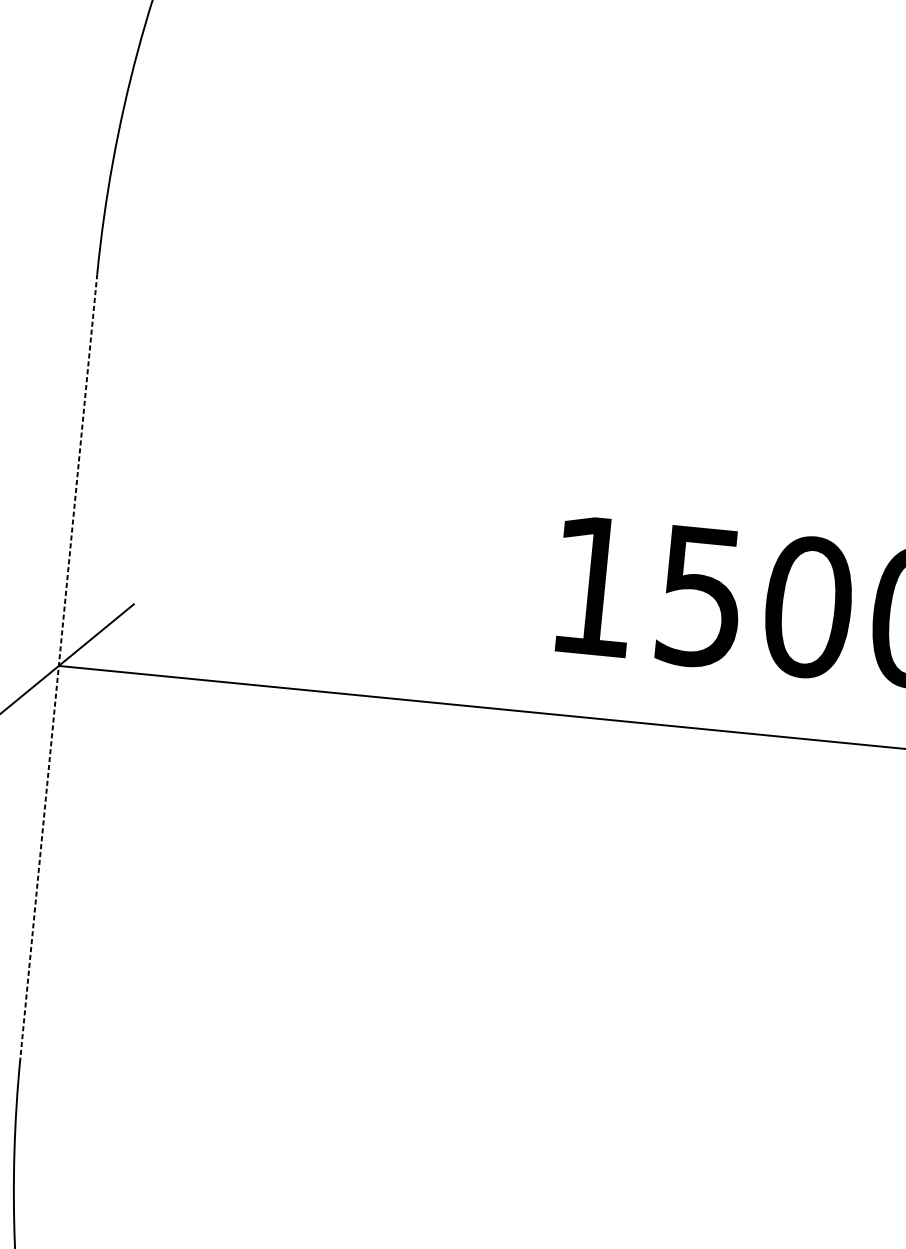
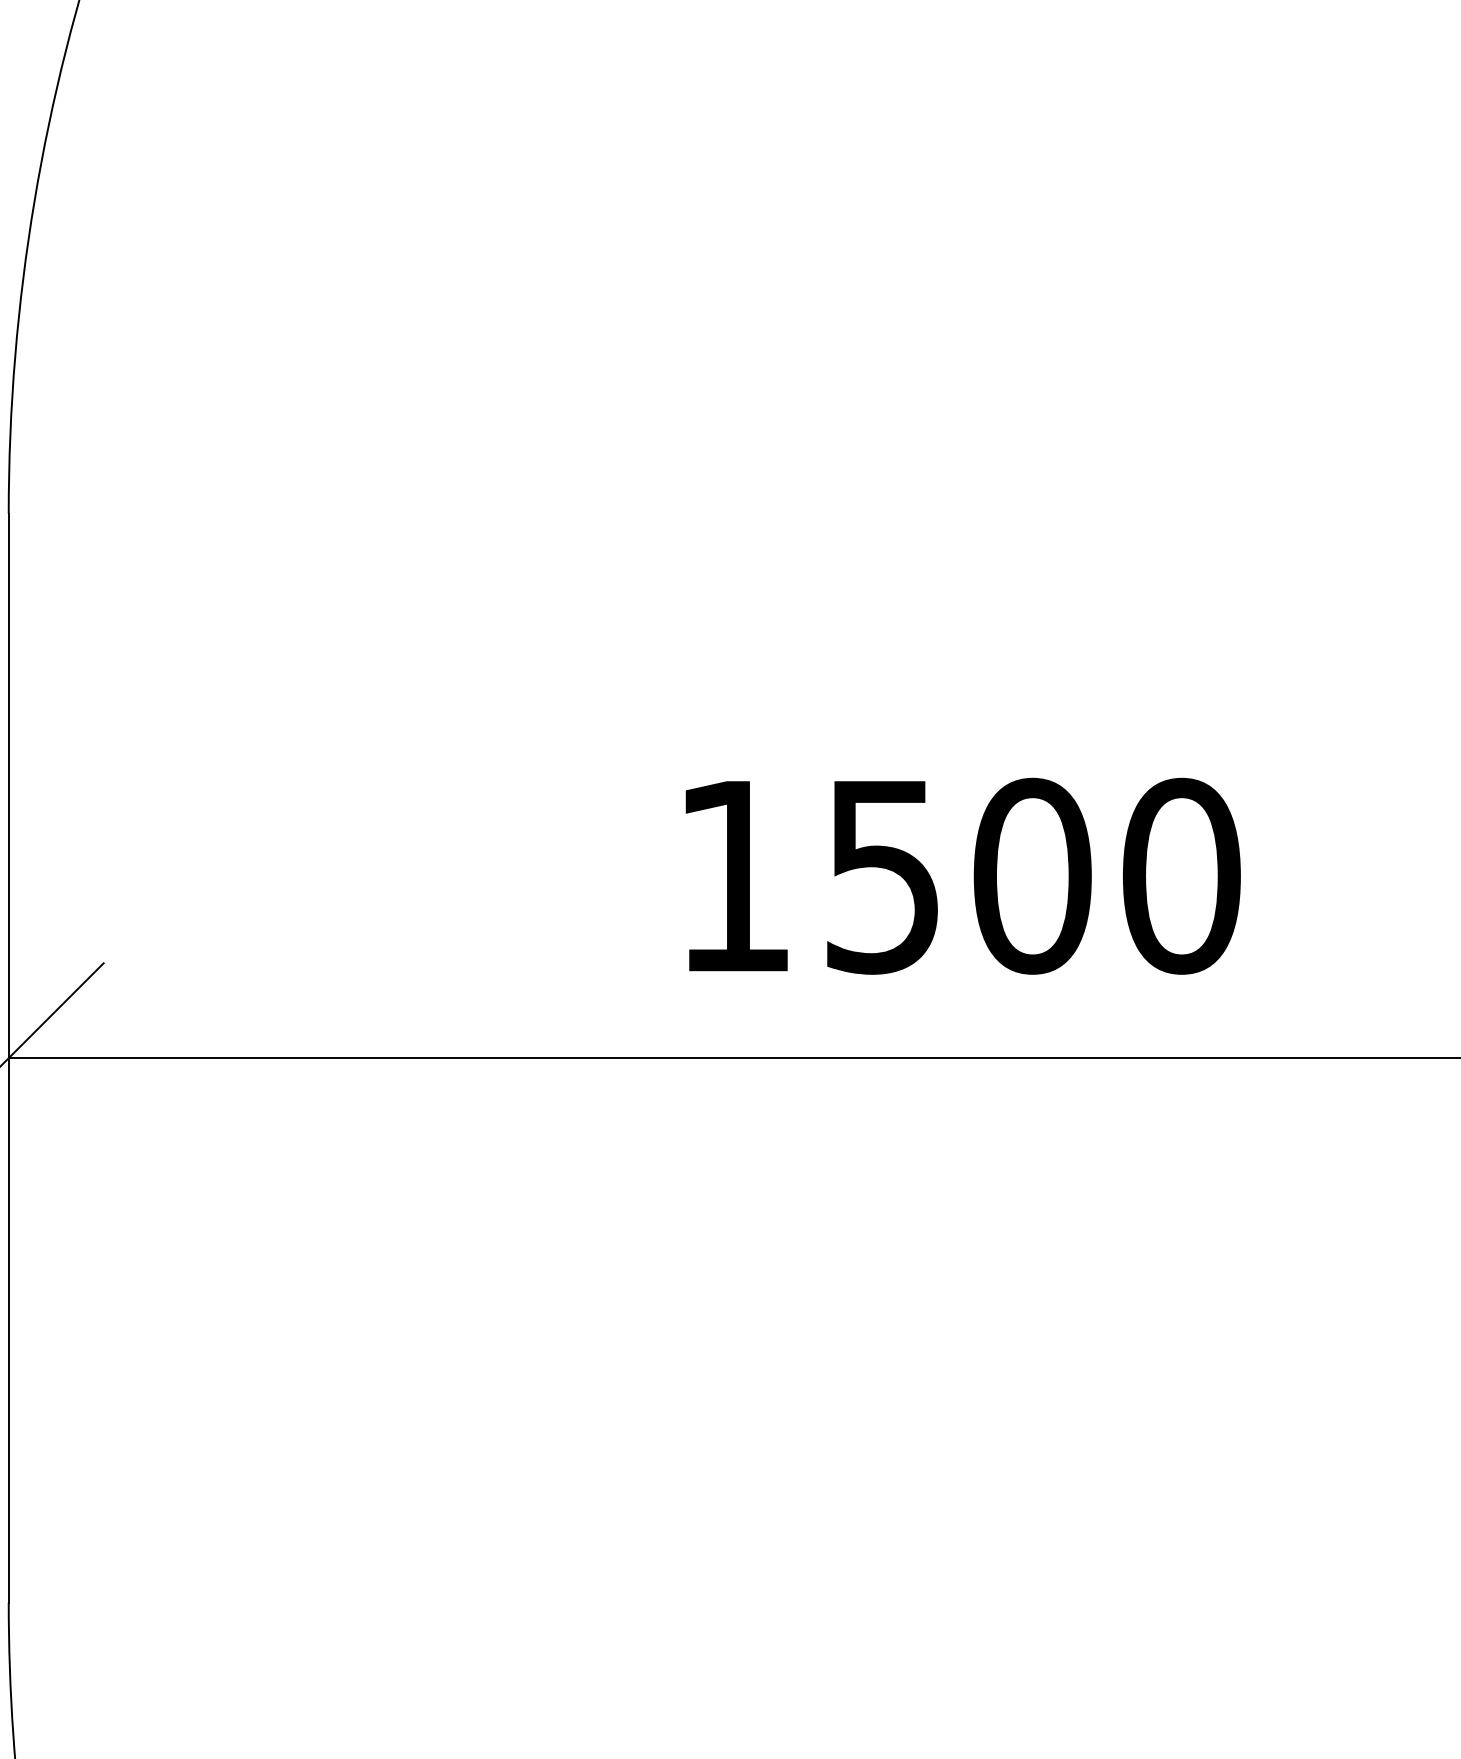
line: (58, 666) -> (8, 1058), dashed -> solid

